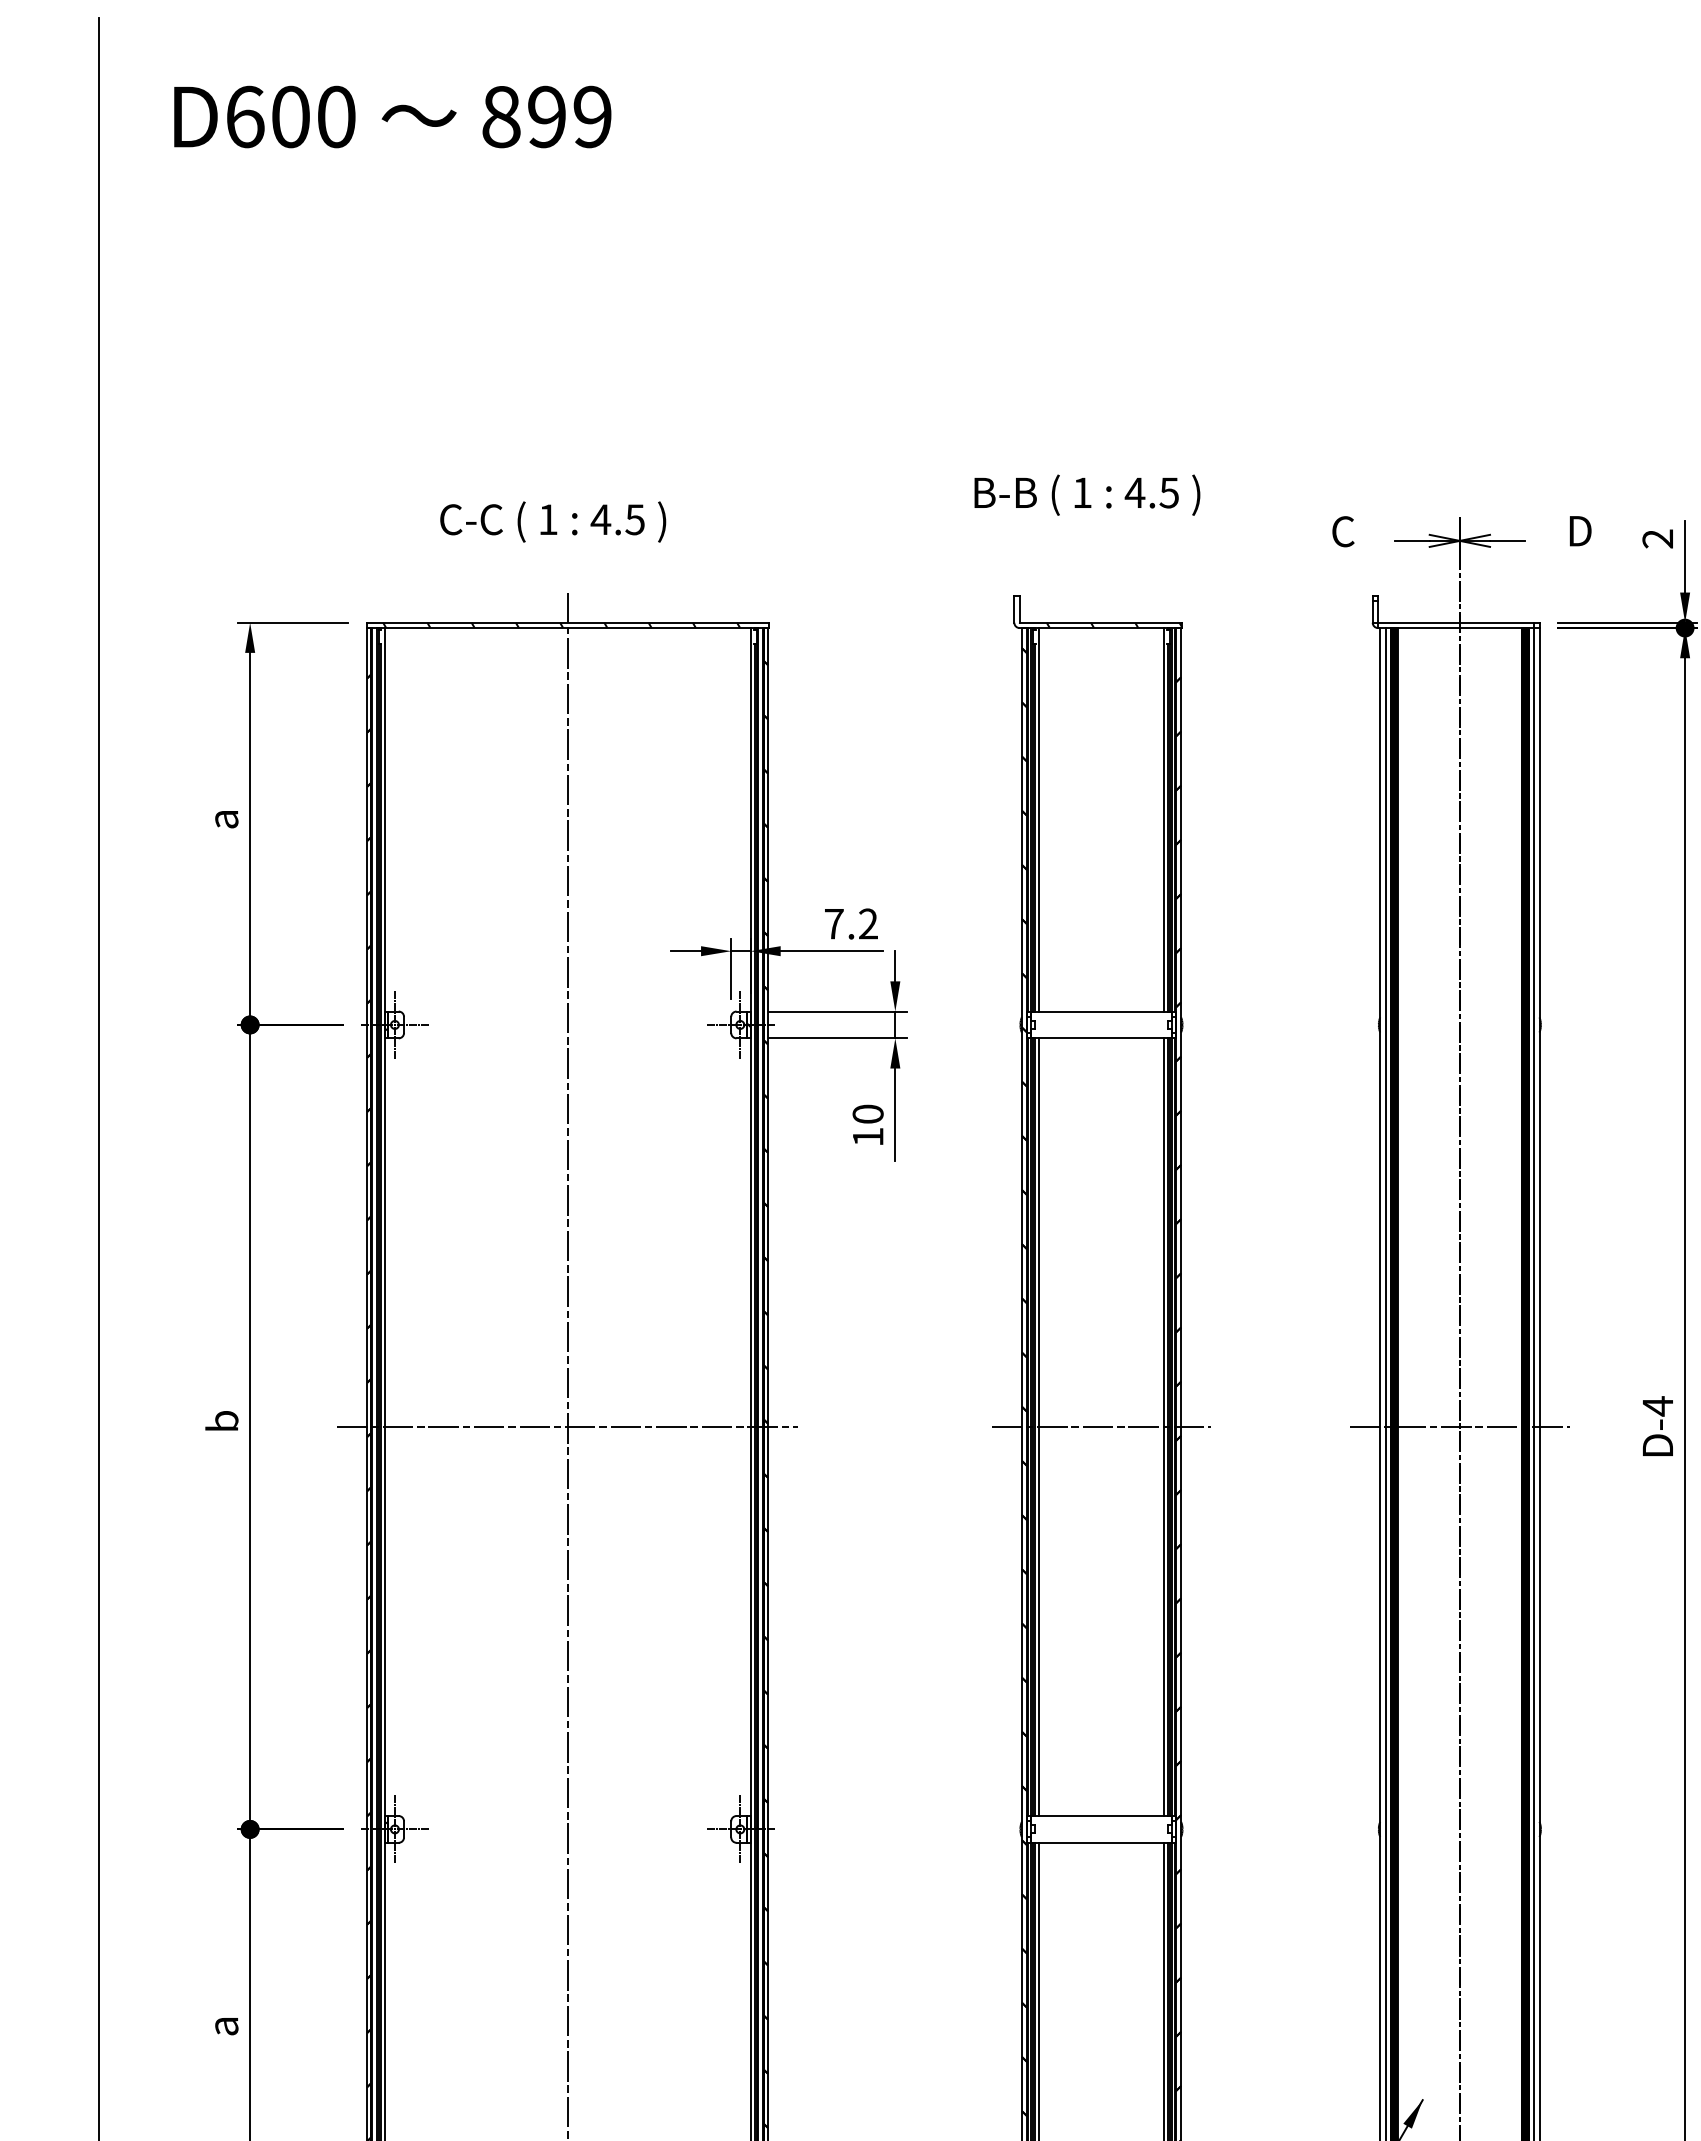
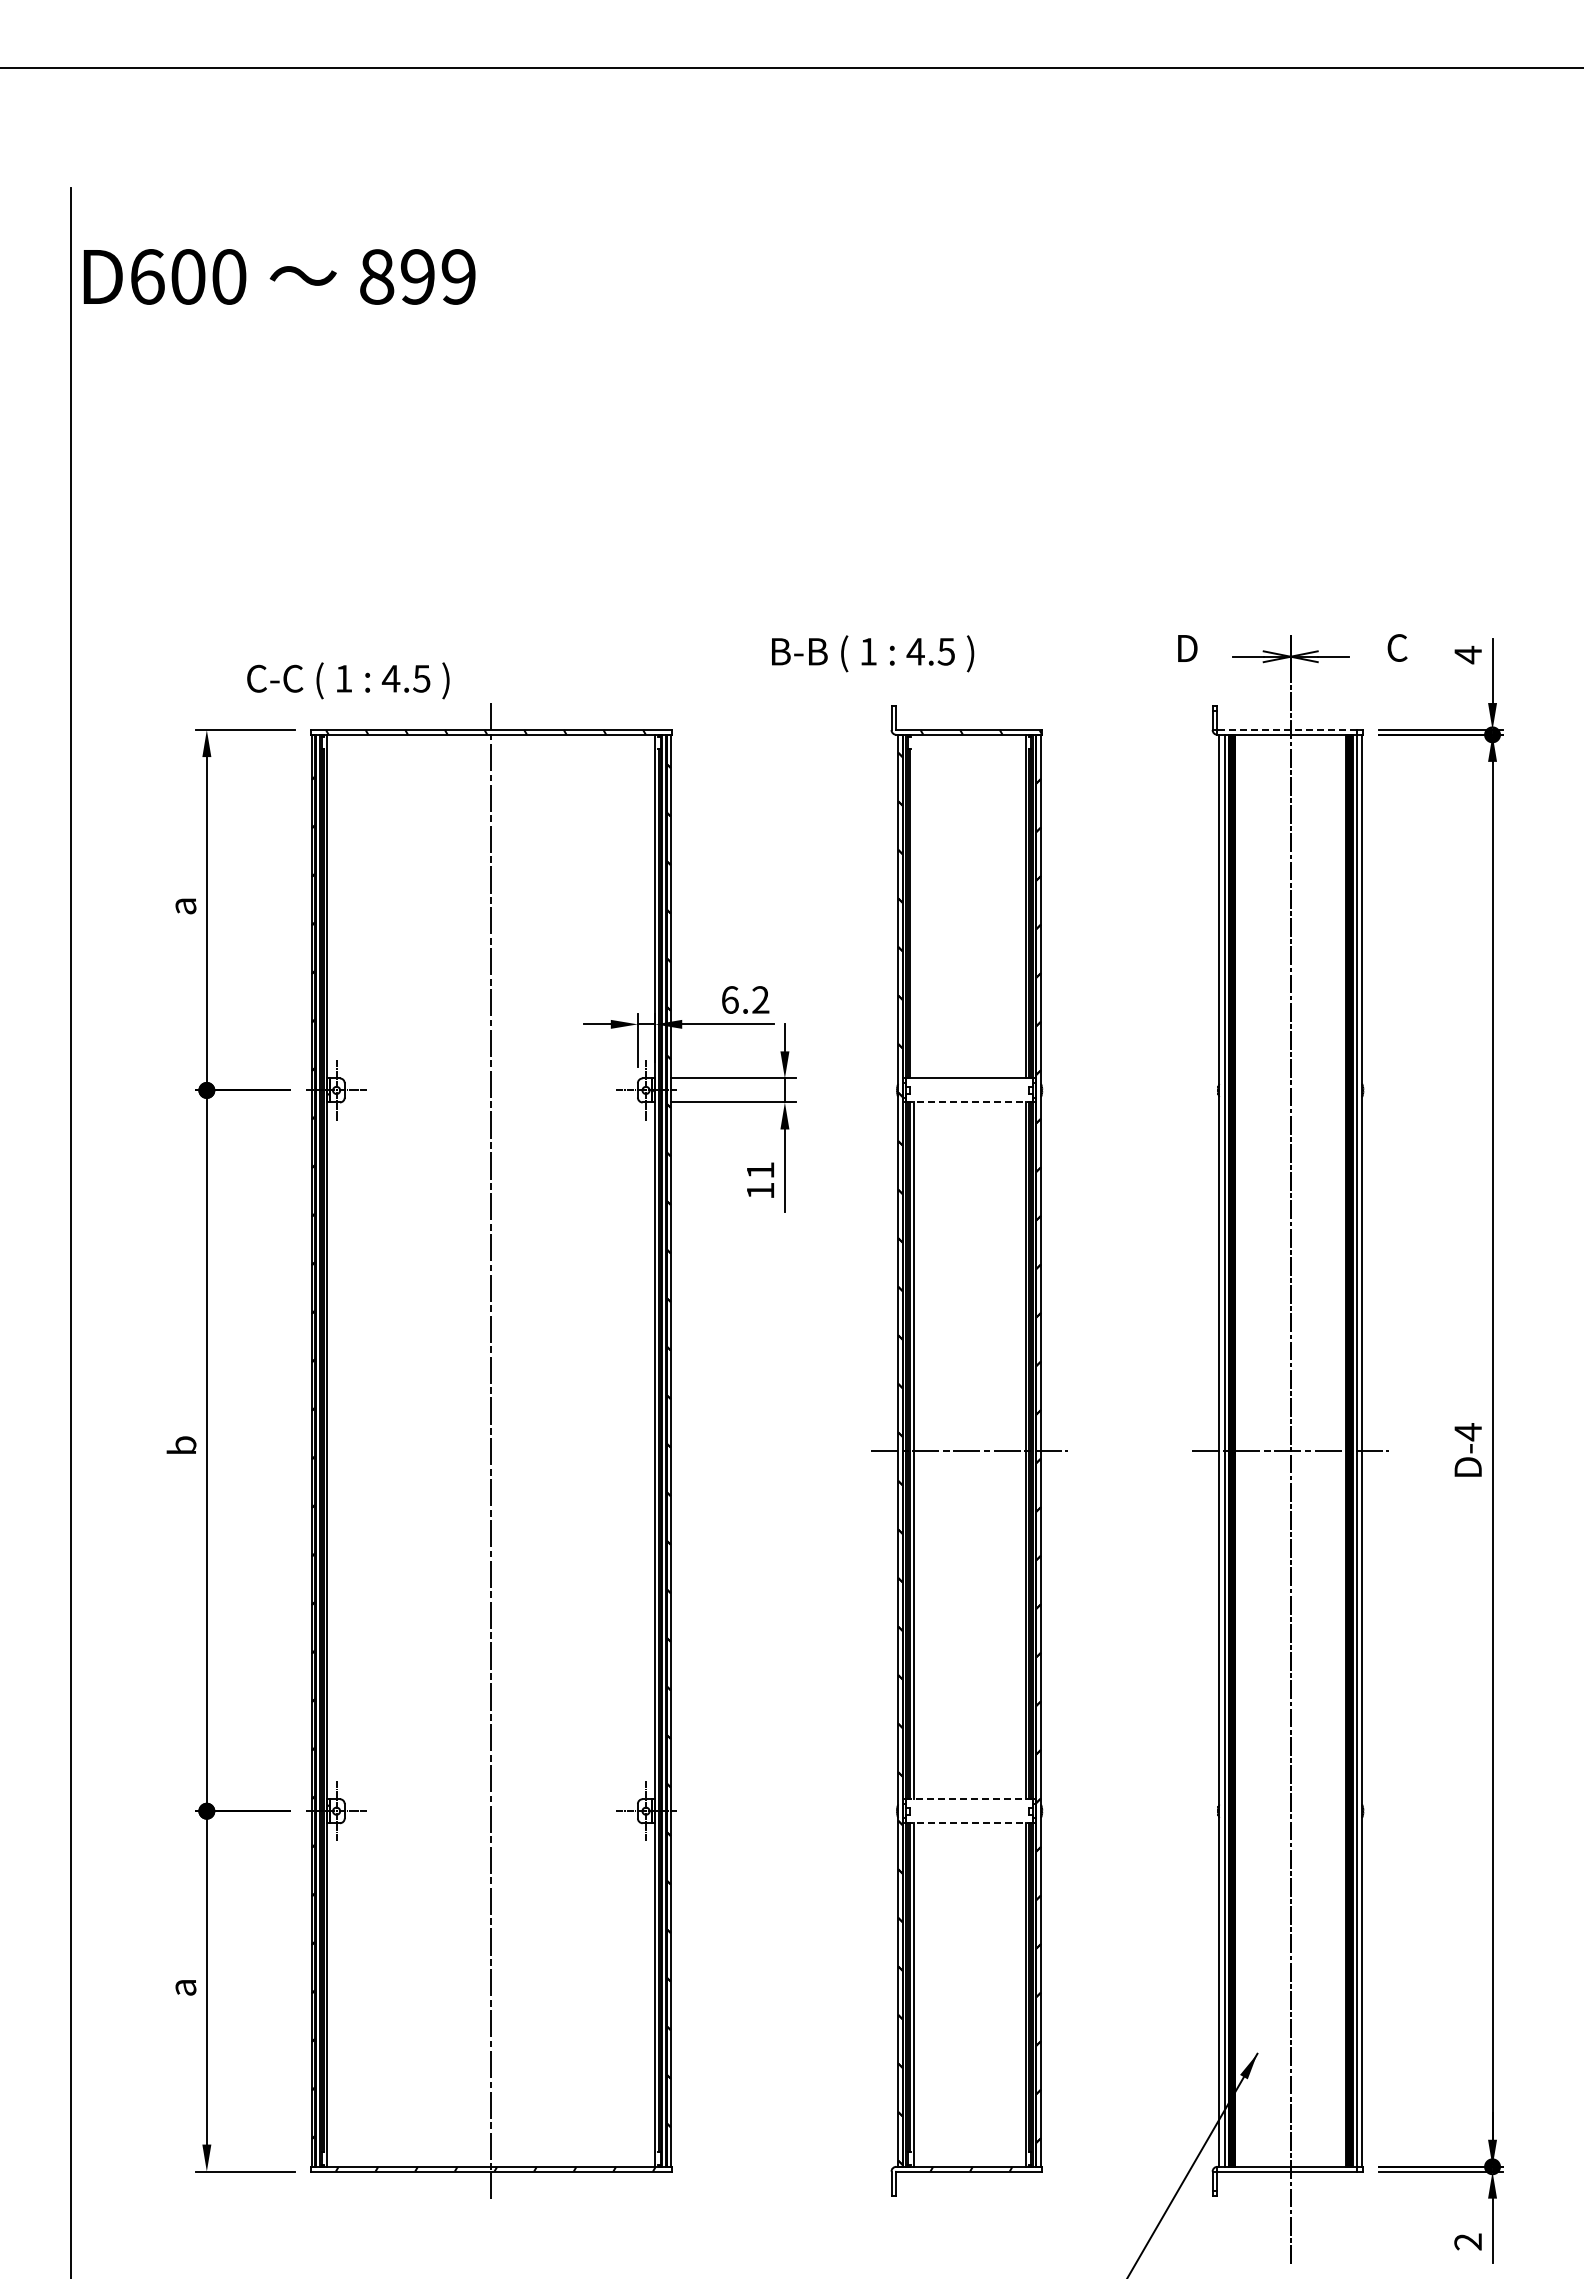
text: (392, 116) -> (279, 276), moved
text: (1087, 494) -> (873, 653), moved
text: (553, 521) -> (348, 680), moved
text: (1579, 530) -> (1397, 647), D -> C
text: (1343, 531) -> (1186, 648), C -> D
text: (1657, 538) -> (1467, 654), 2 -> 4
line: (1456, 623) -> (1287, 730), solid -> dashed
line: (1038, 819) -> (913, 906), removed
text: (833, 923) -> (729, 999), 7.2 -> 6.2
line: (1102, 1038) -> (970, 1102), solid -> dashed
text: (868, 1114) -> (760, 1170), 10 -> 11
line: (566, 1426) -> (490, 1450), removed
line: (1101, 1816) -> (969, 1799), solid -> dashed
line: (1102, 1843) -> (970, 1823), solid -> dashed

